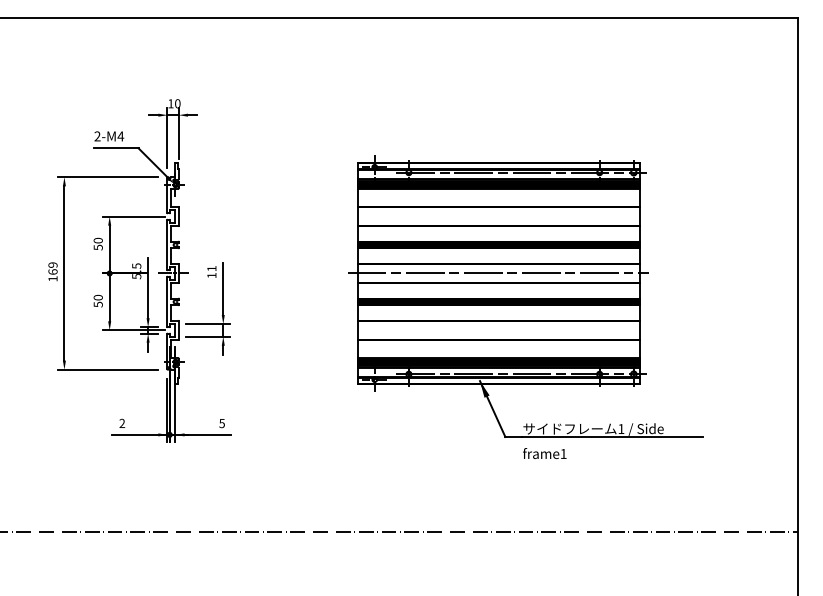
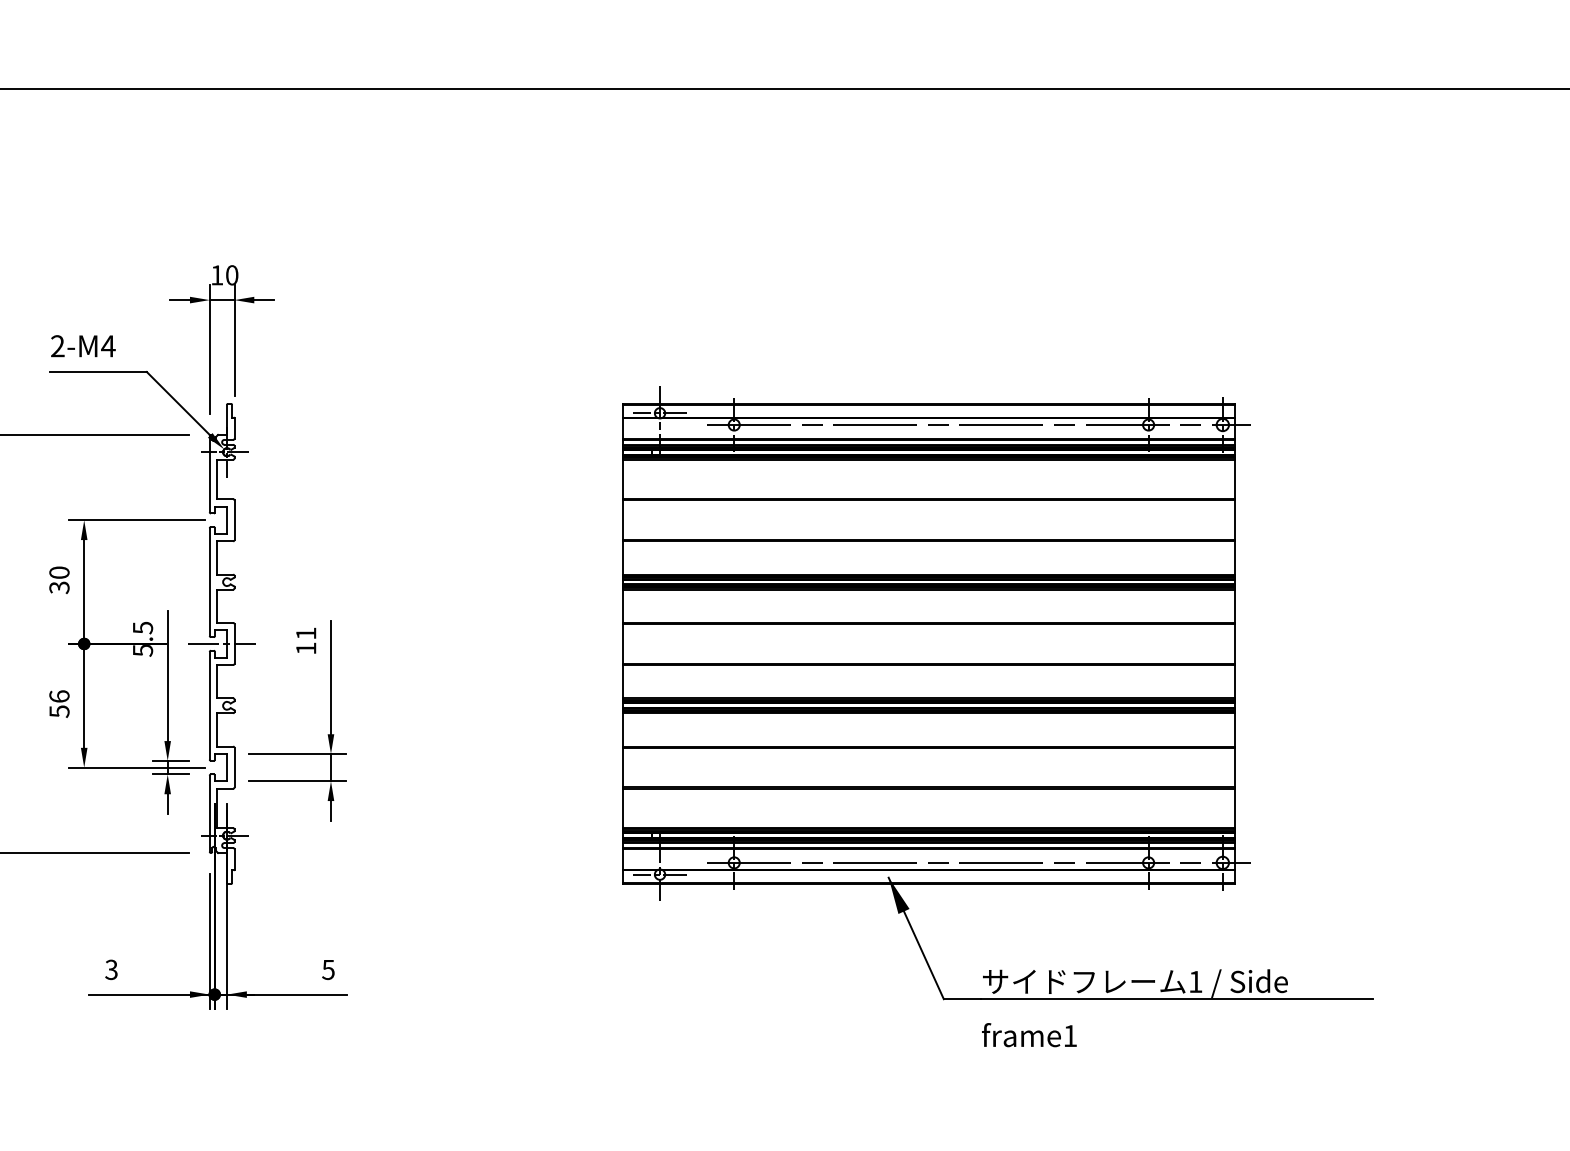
text: (97, 247) -> (57, 587), 50 -> 30
line: (498, 273) -> (928, 643), removed
text: (97, 297) -> (57, 696), 50 -> 56
text: (122, 424) -> (112, 972), 2 -> 3

